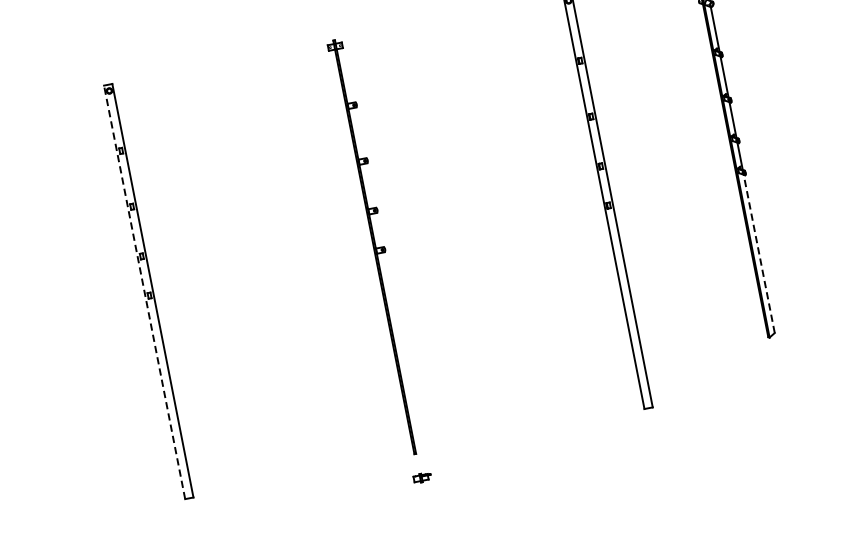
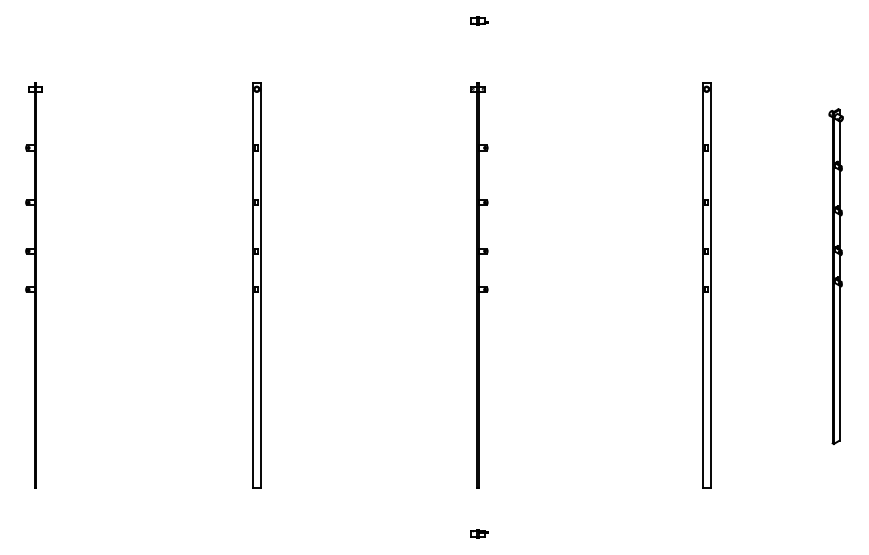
line: (759, 254) -> (839, 363), dashed -> solid
line: (144, 292) -> (252, 285), dashed -> solid
part: (422, 477) -> (479, 533), moved

